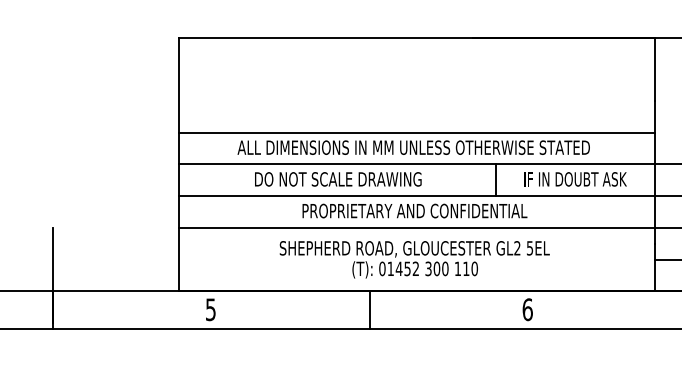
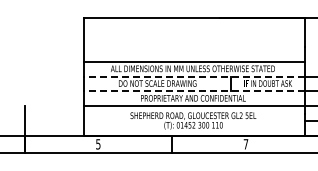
line: (417, 164) -> (194, 76), solid -> dashed
line: (417, 196) -> (194, 91), solid -> dashed
text: (526, 310) -> (245, 144), 6 -> 7

